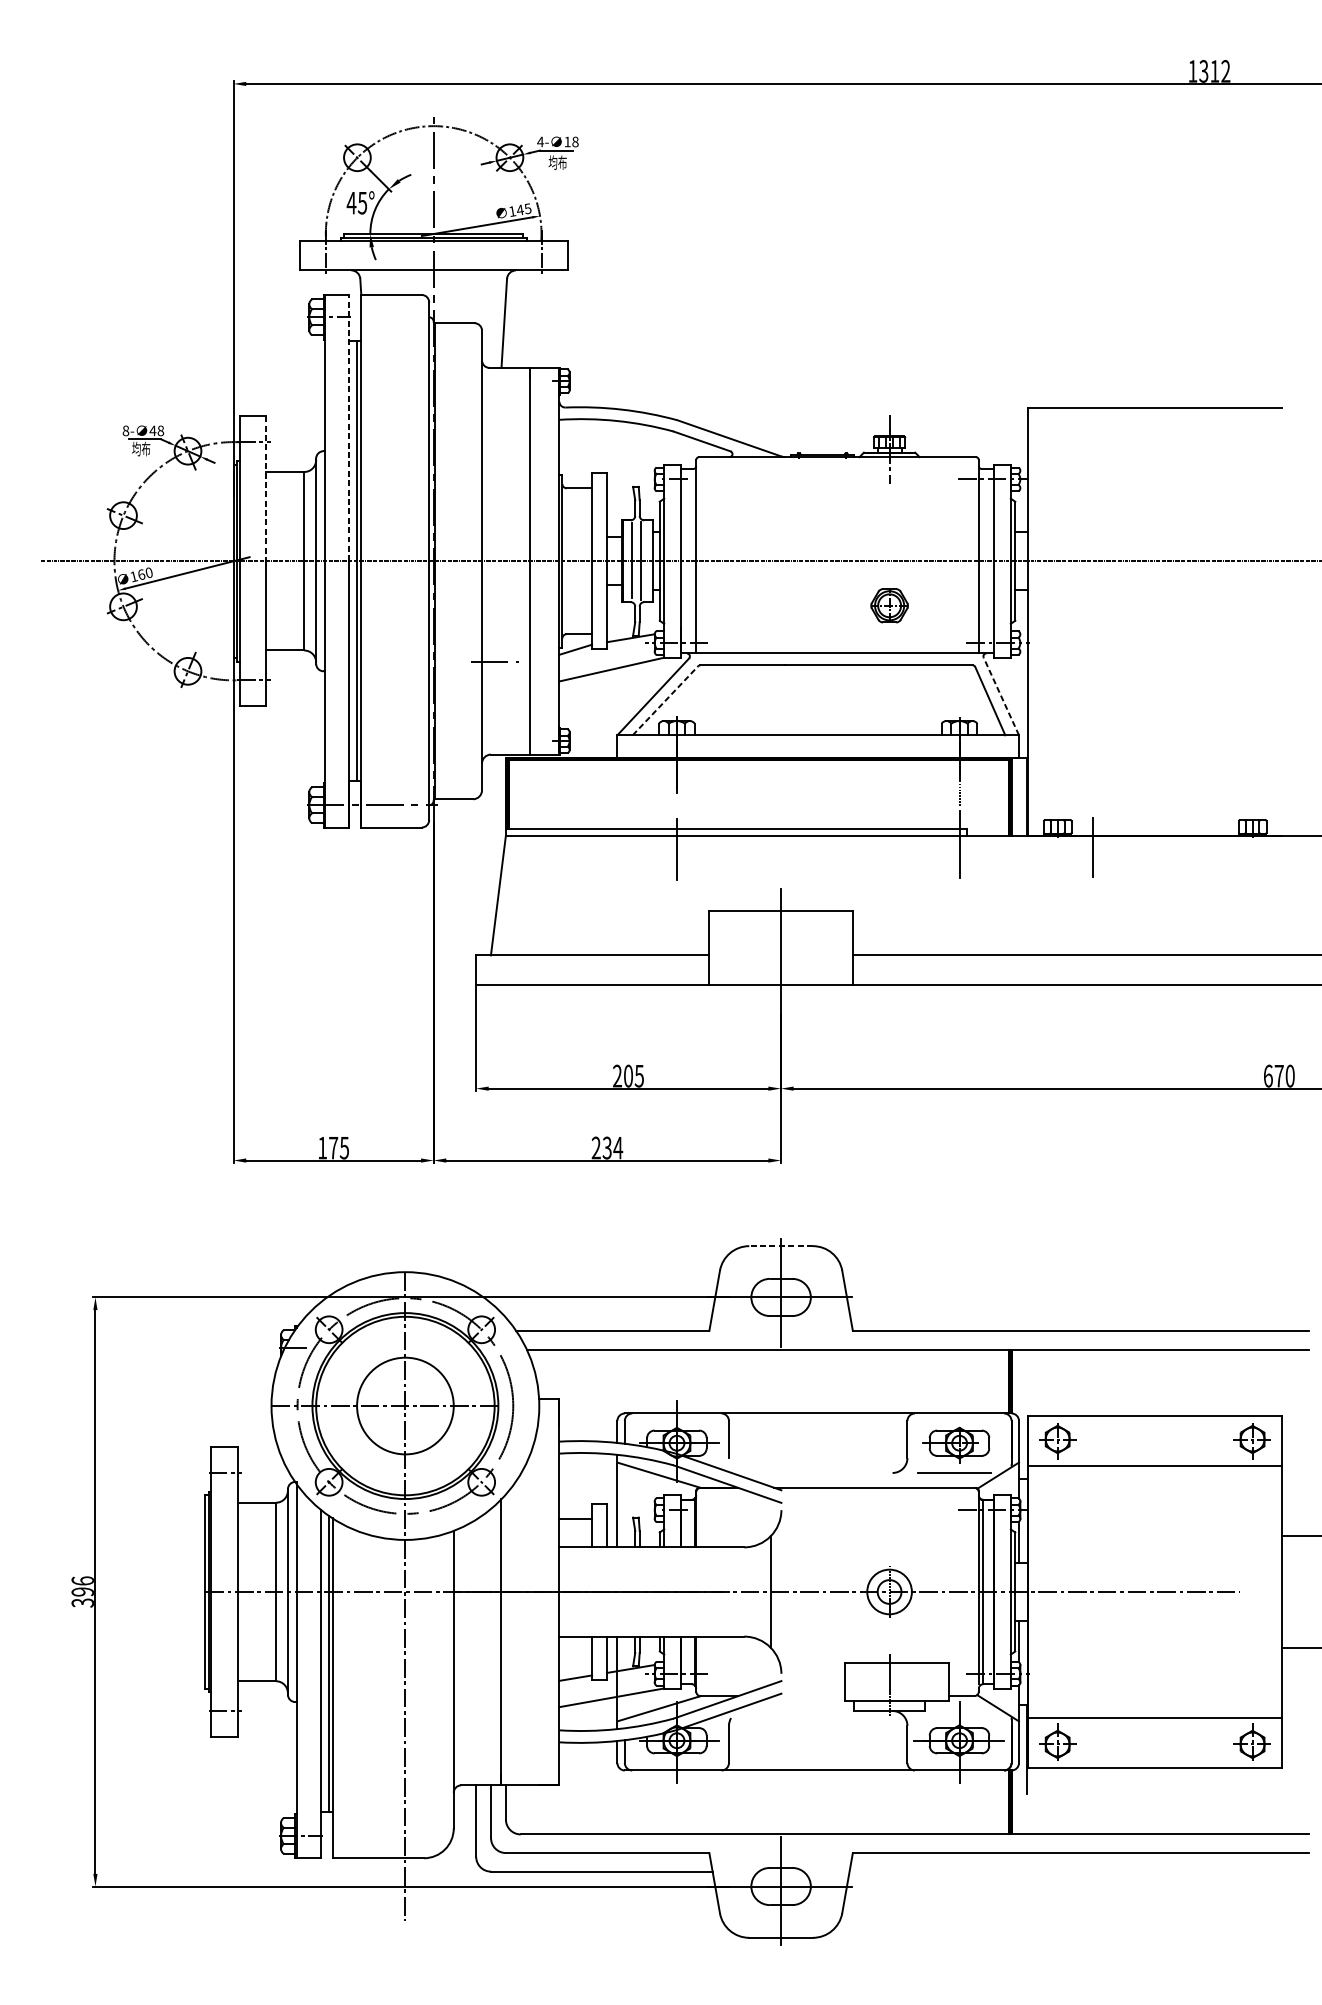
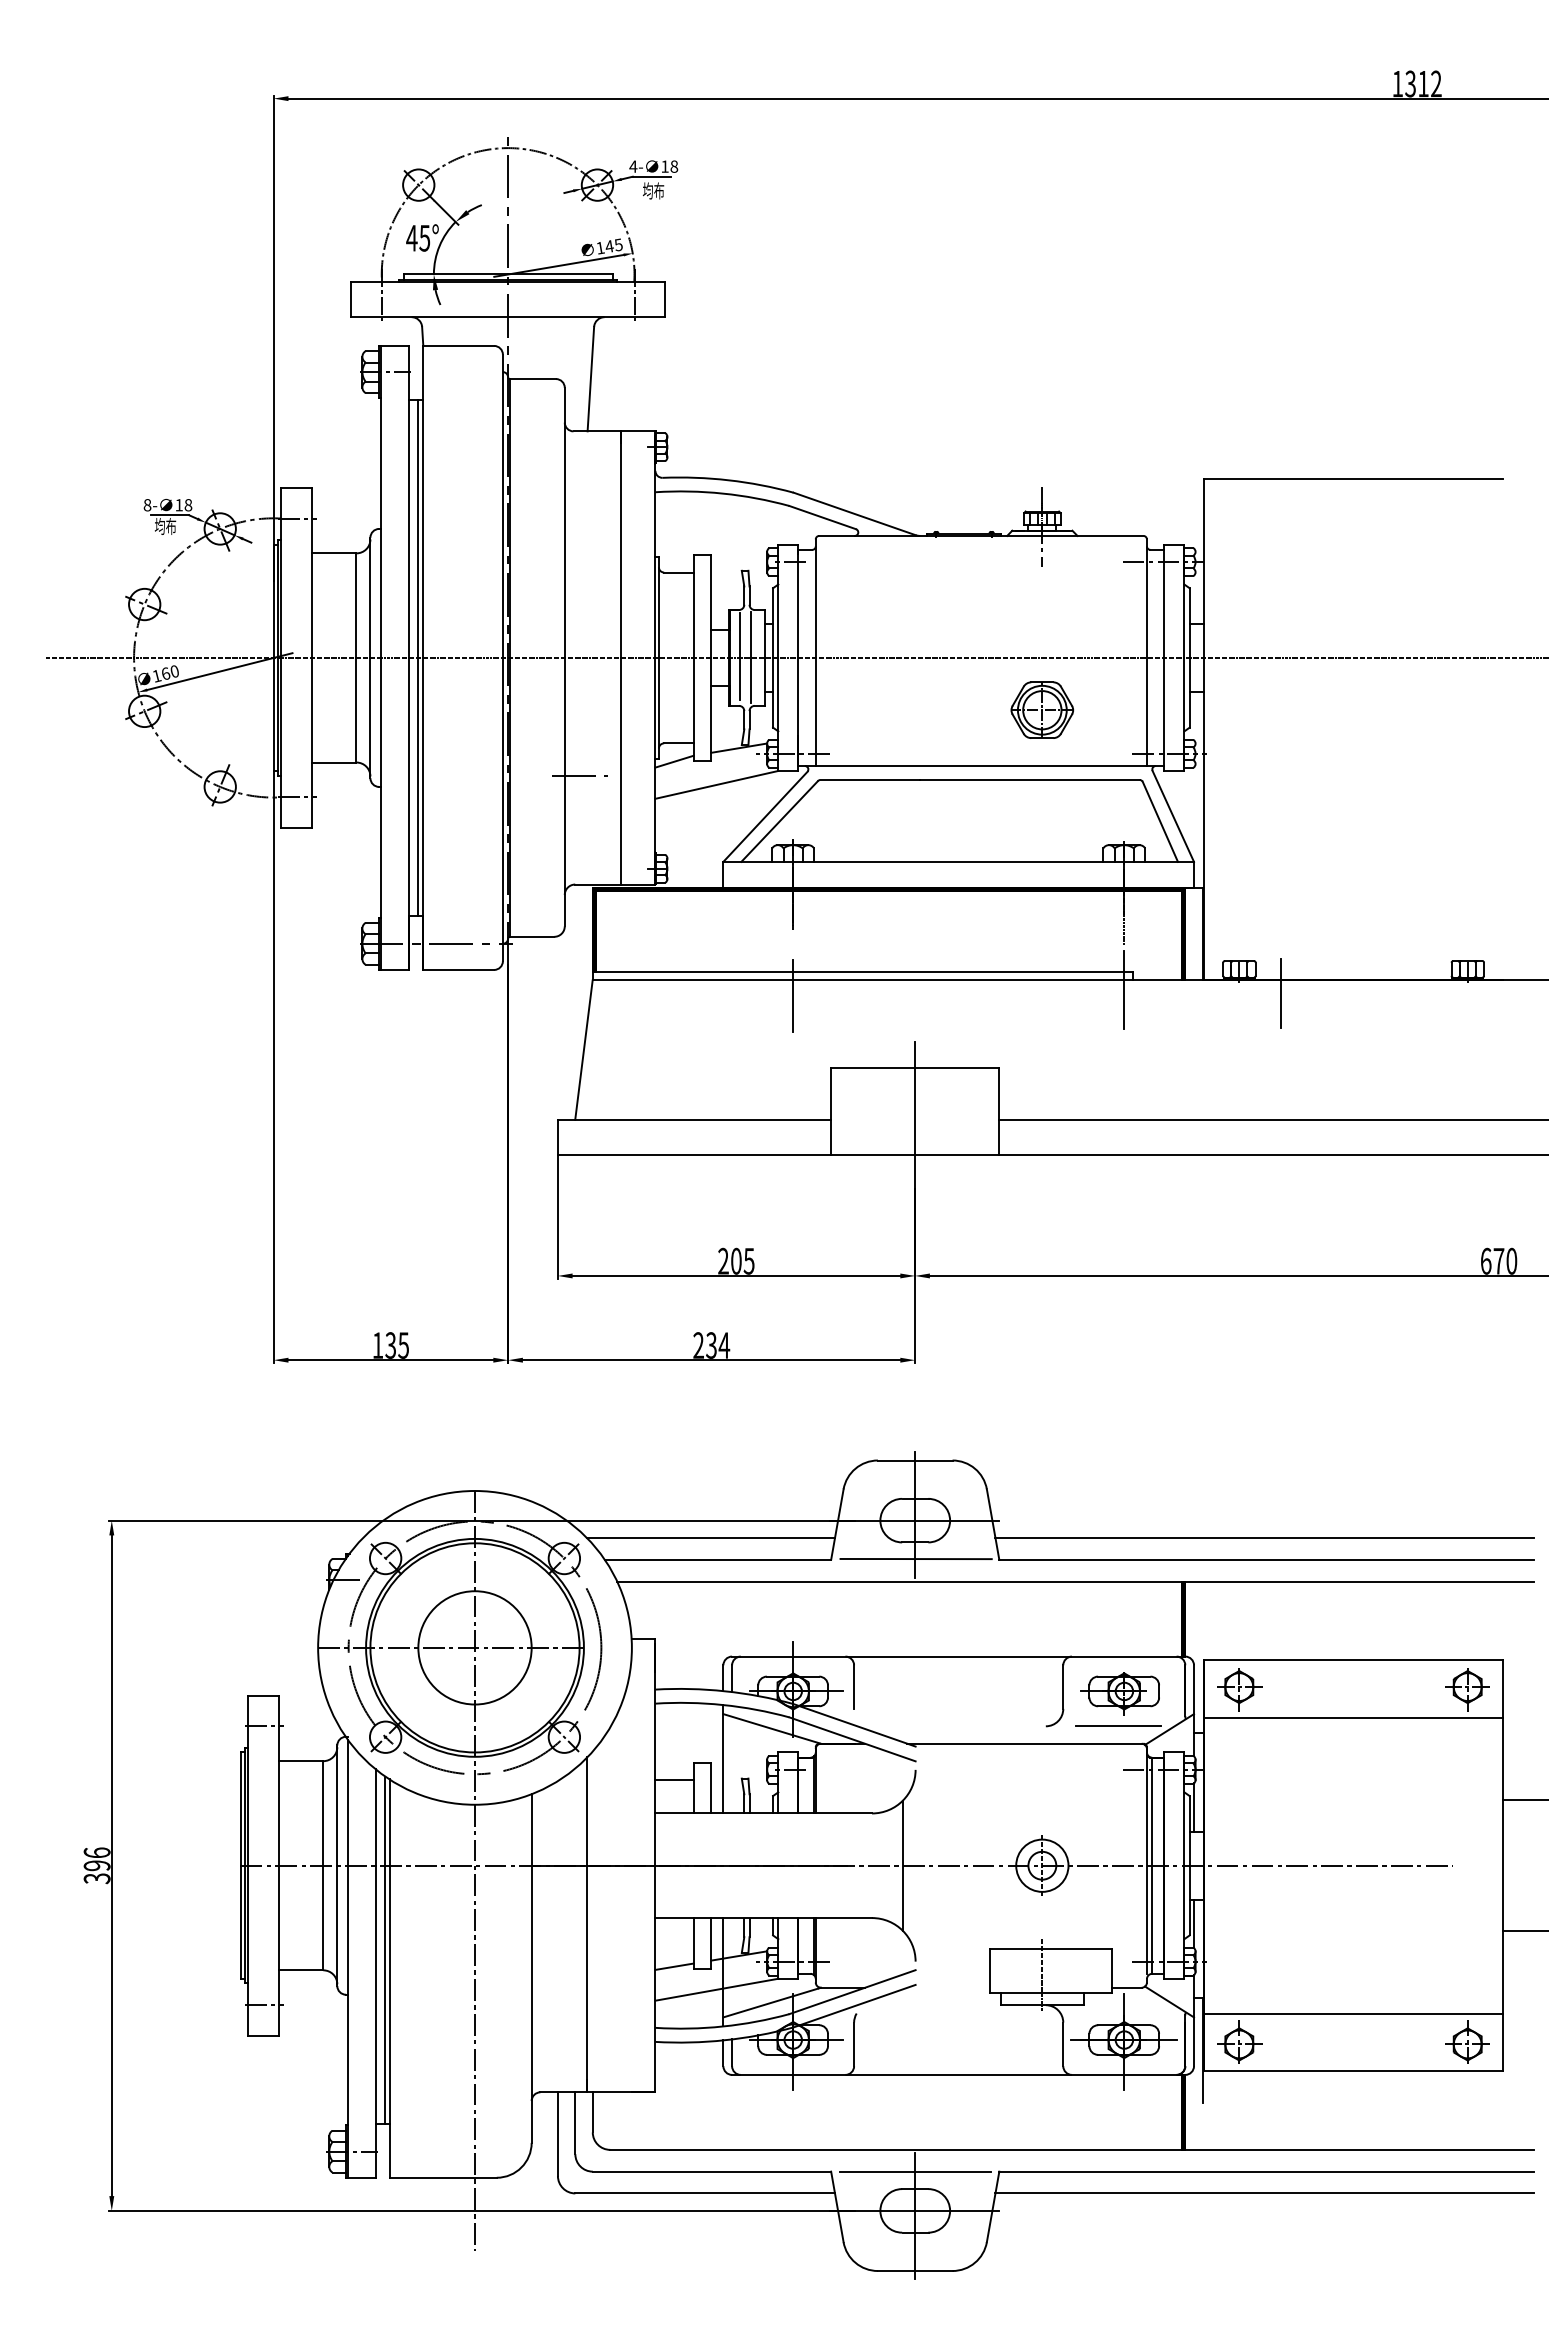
line: (348, 427) -> (408, 501), dashed -> solid
text: (153, 431) -> (179, 505), 48 -> 18
line: (266, 488) -> (312, 572), dashed -> solid
part: (889, 605) -> (1042, 709), size x1.43
line: (1001, 696) -> (1173, 816), dashed -> solid
line: (665, 700) -> (779, 821), dashed -> solid
text: (333, 1148) -> (390, 1345), 175 -> 135
line: (780, 1246) -> (914, 1460), dashed -> solid
line: (607, 1312) -> (711, 1538), added
line: (1079, 1312) -> (1264, 1538), added
line: (781, 1329) -> (915, 1558), added
line: (781, 1852) -> (915, 2171), added
line: (1079, 1871) -> (1264, 2193), added

